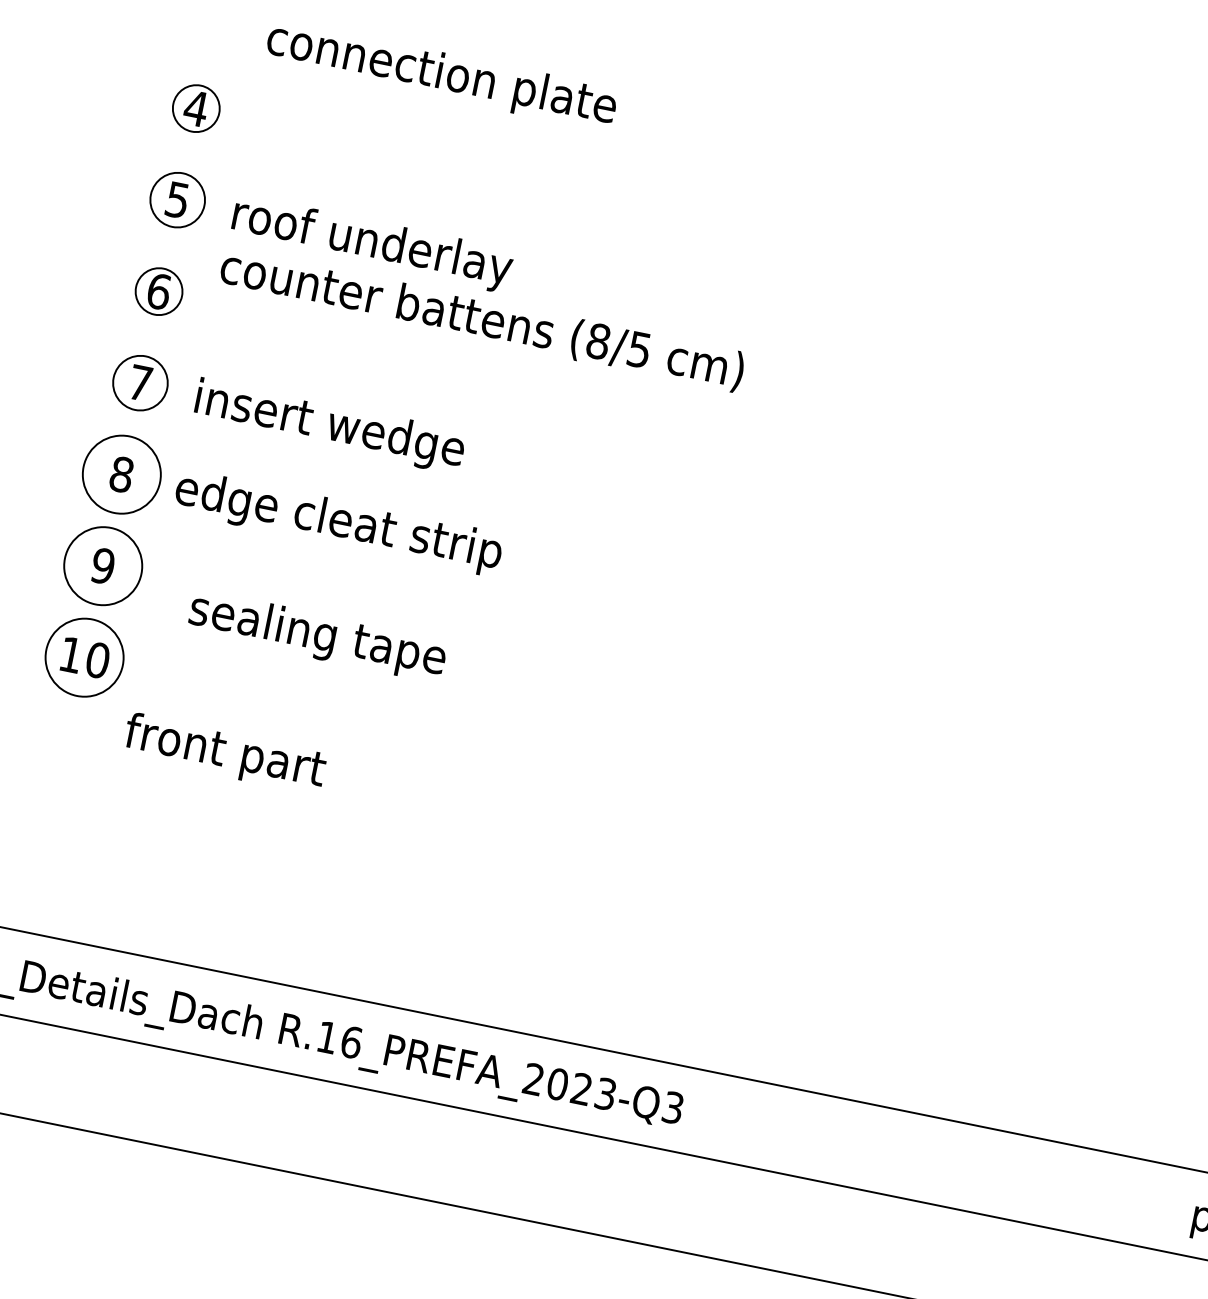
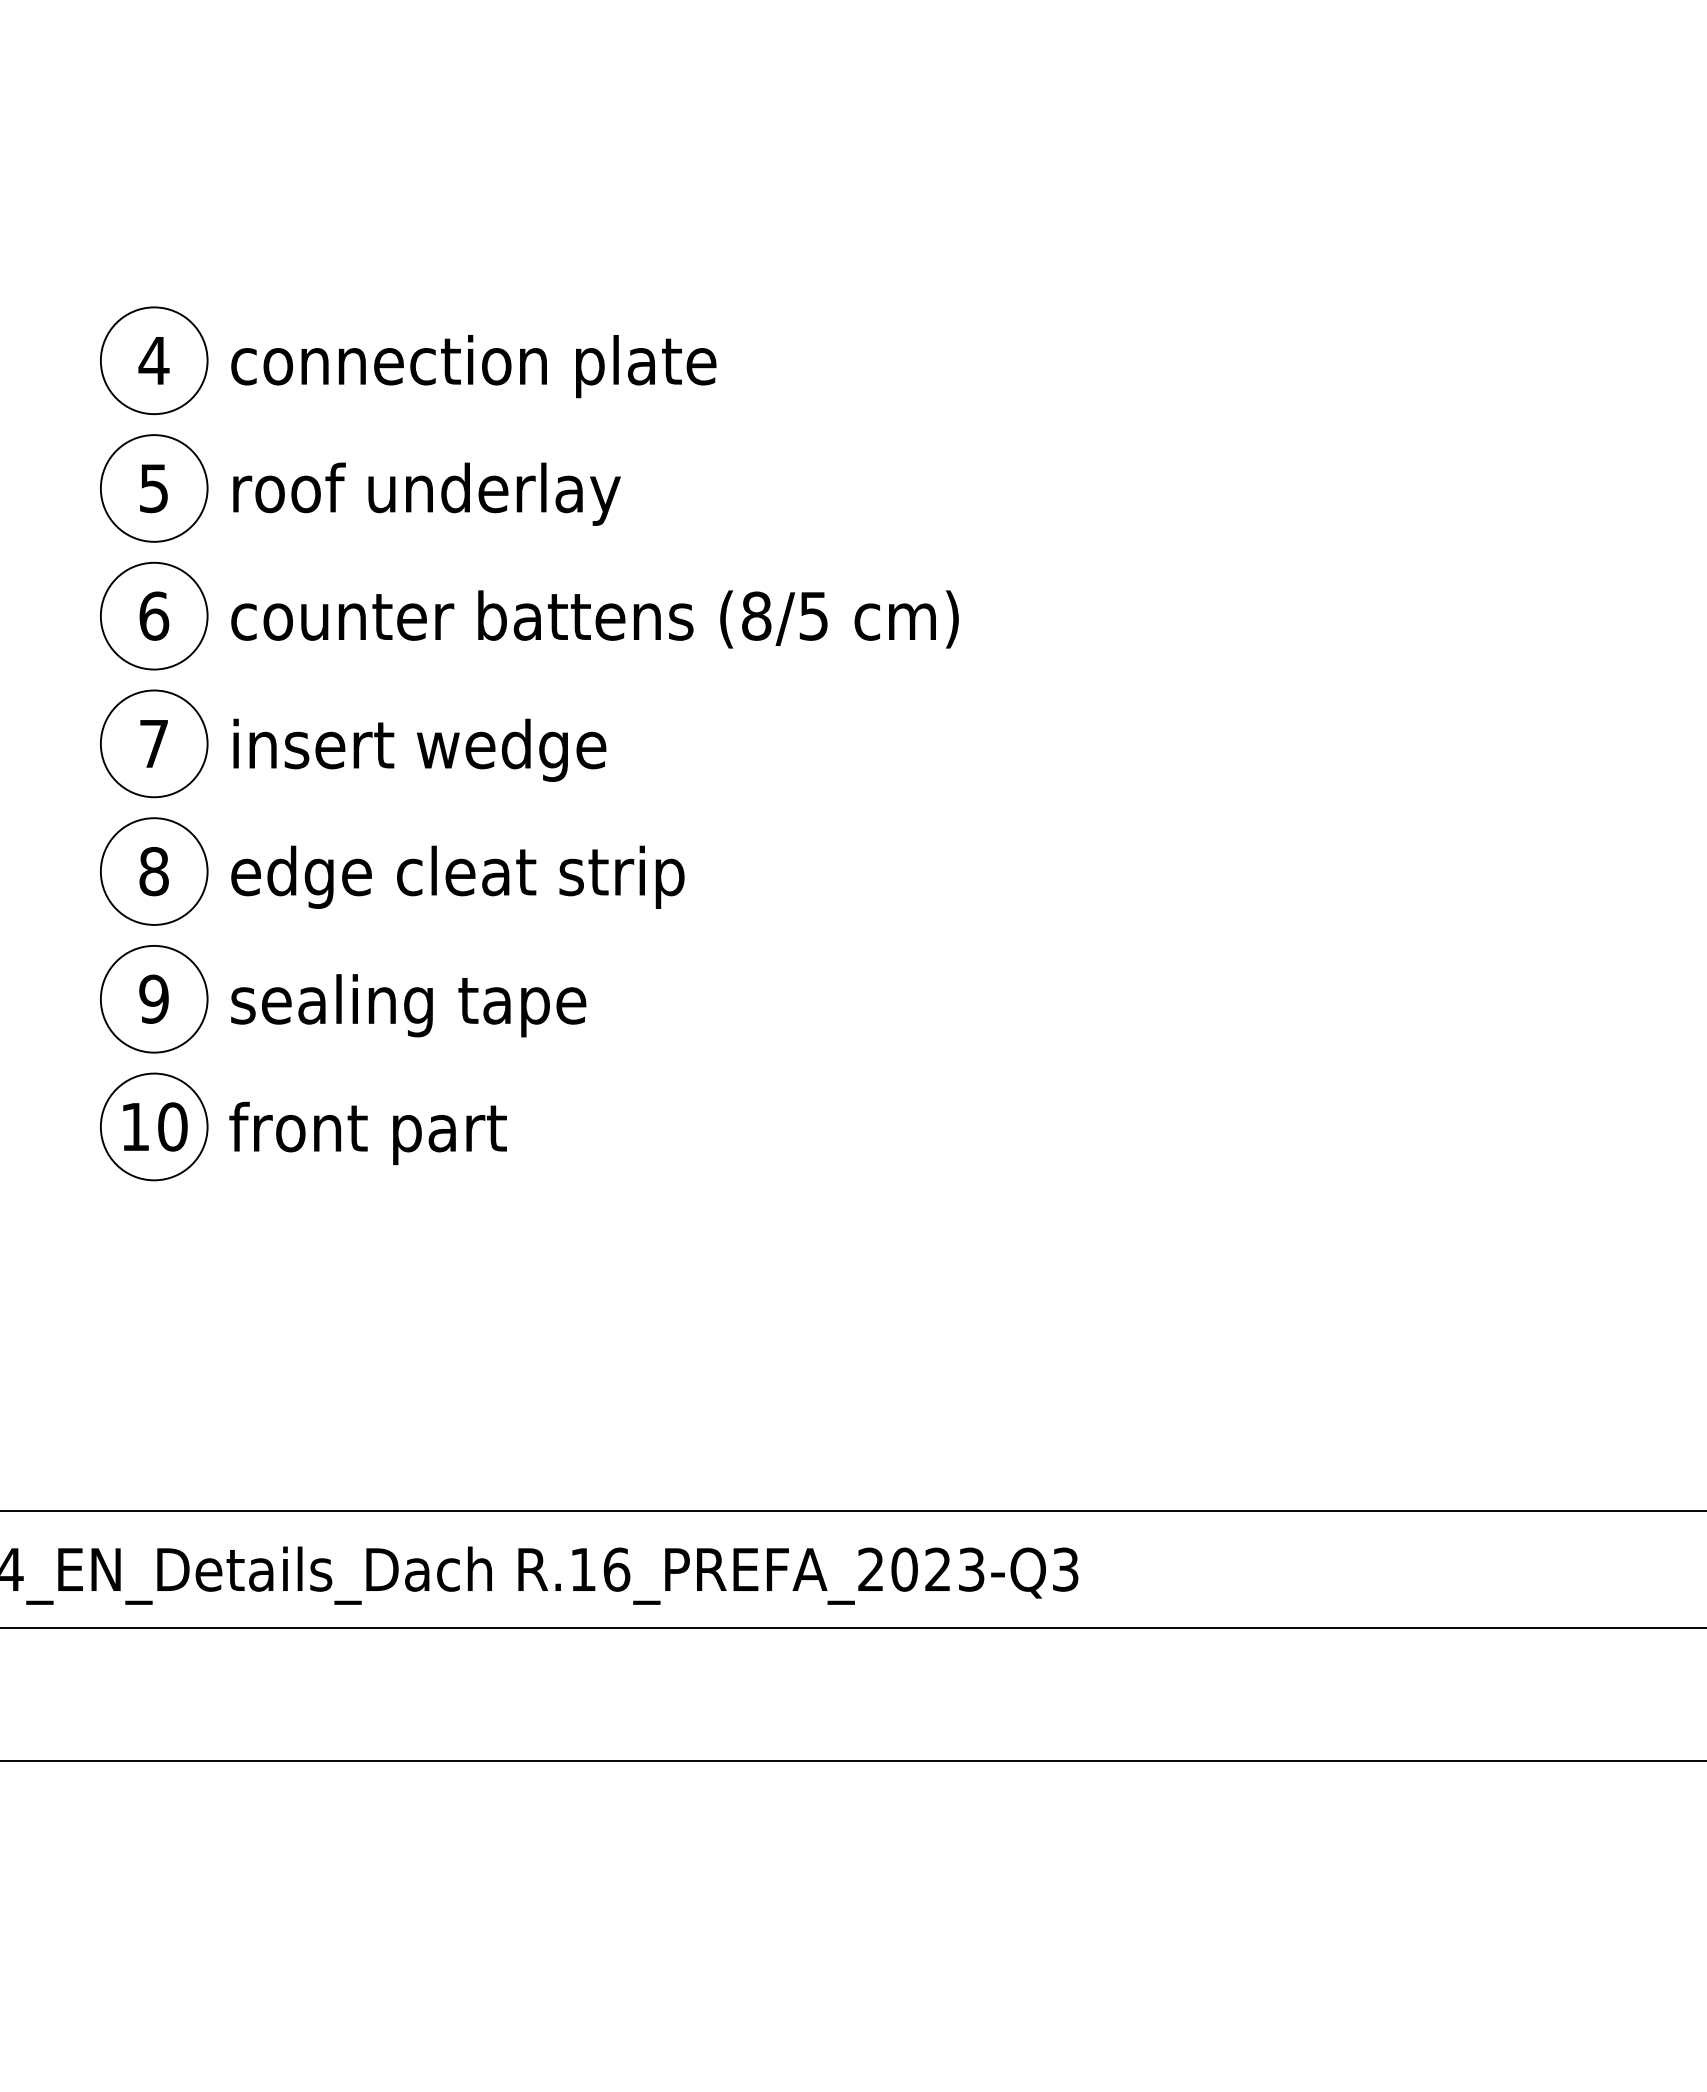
text: (441, 75) -> (473, 366), moved
circle: (195, 108) -> (153, 360), size x1.67
circle: (177, 200) -> (153, 488), size x1.43
circle: (158, 291) -> (153, 615), size x1.67
text: (481, 320) -> (594, 619), moved
circle: (140, 382) -> (153, 743), size x1.43
text: (317, 636) -> (408, 1005), moved
text: (224, 752) -> (367, 1132), moved

